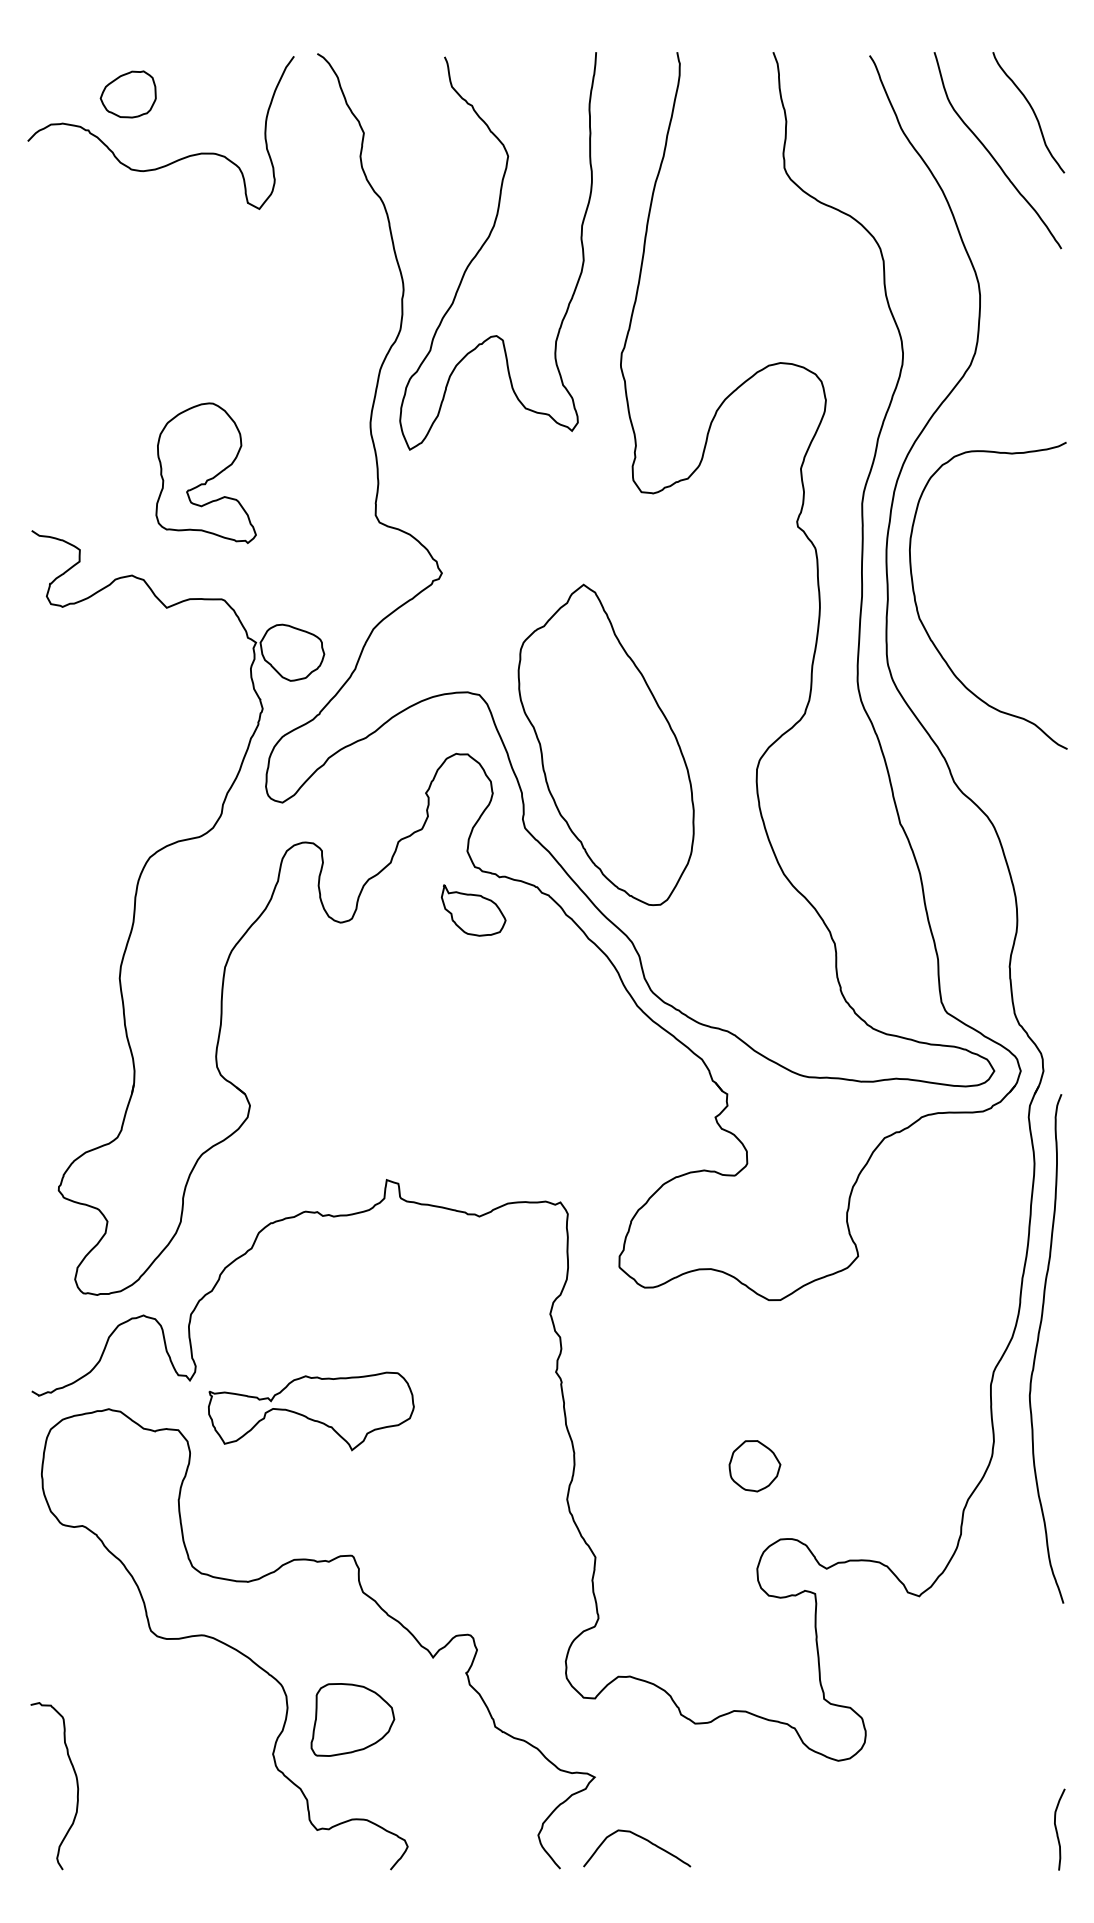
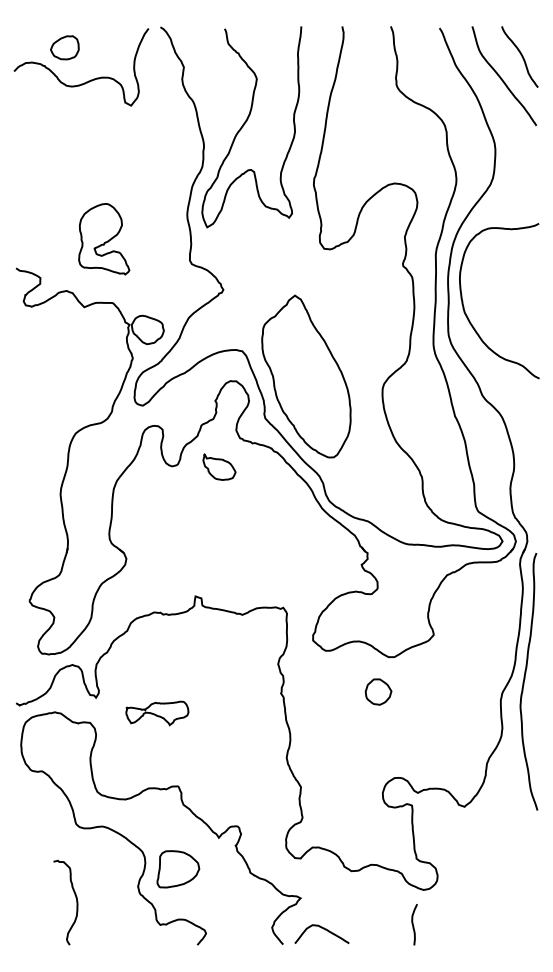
part: (473, 909) -> (219, 466), moved
part: (311, 1411) -> (157, 713), size x0.6
part: (754, 1465) -> (378, 691), moved
curve: (74, 1777) -> (75, 898), moved
curve: (1057, 1829) -> (413, 924), moved

